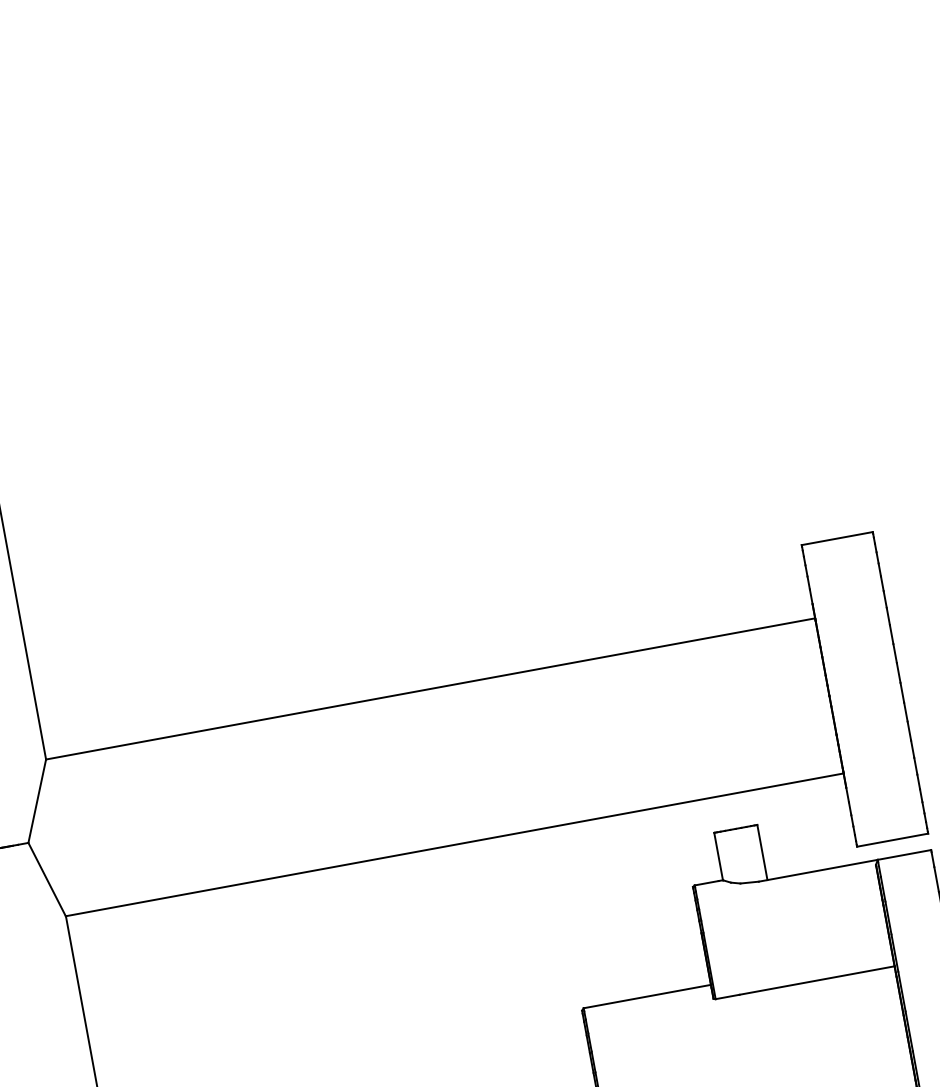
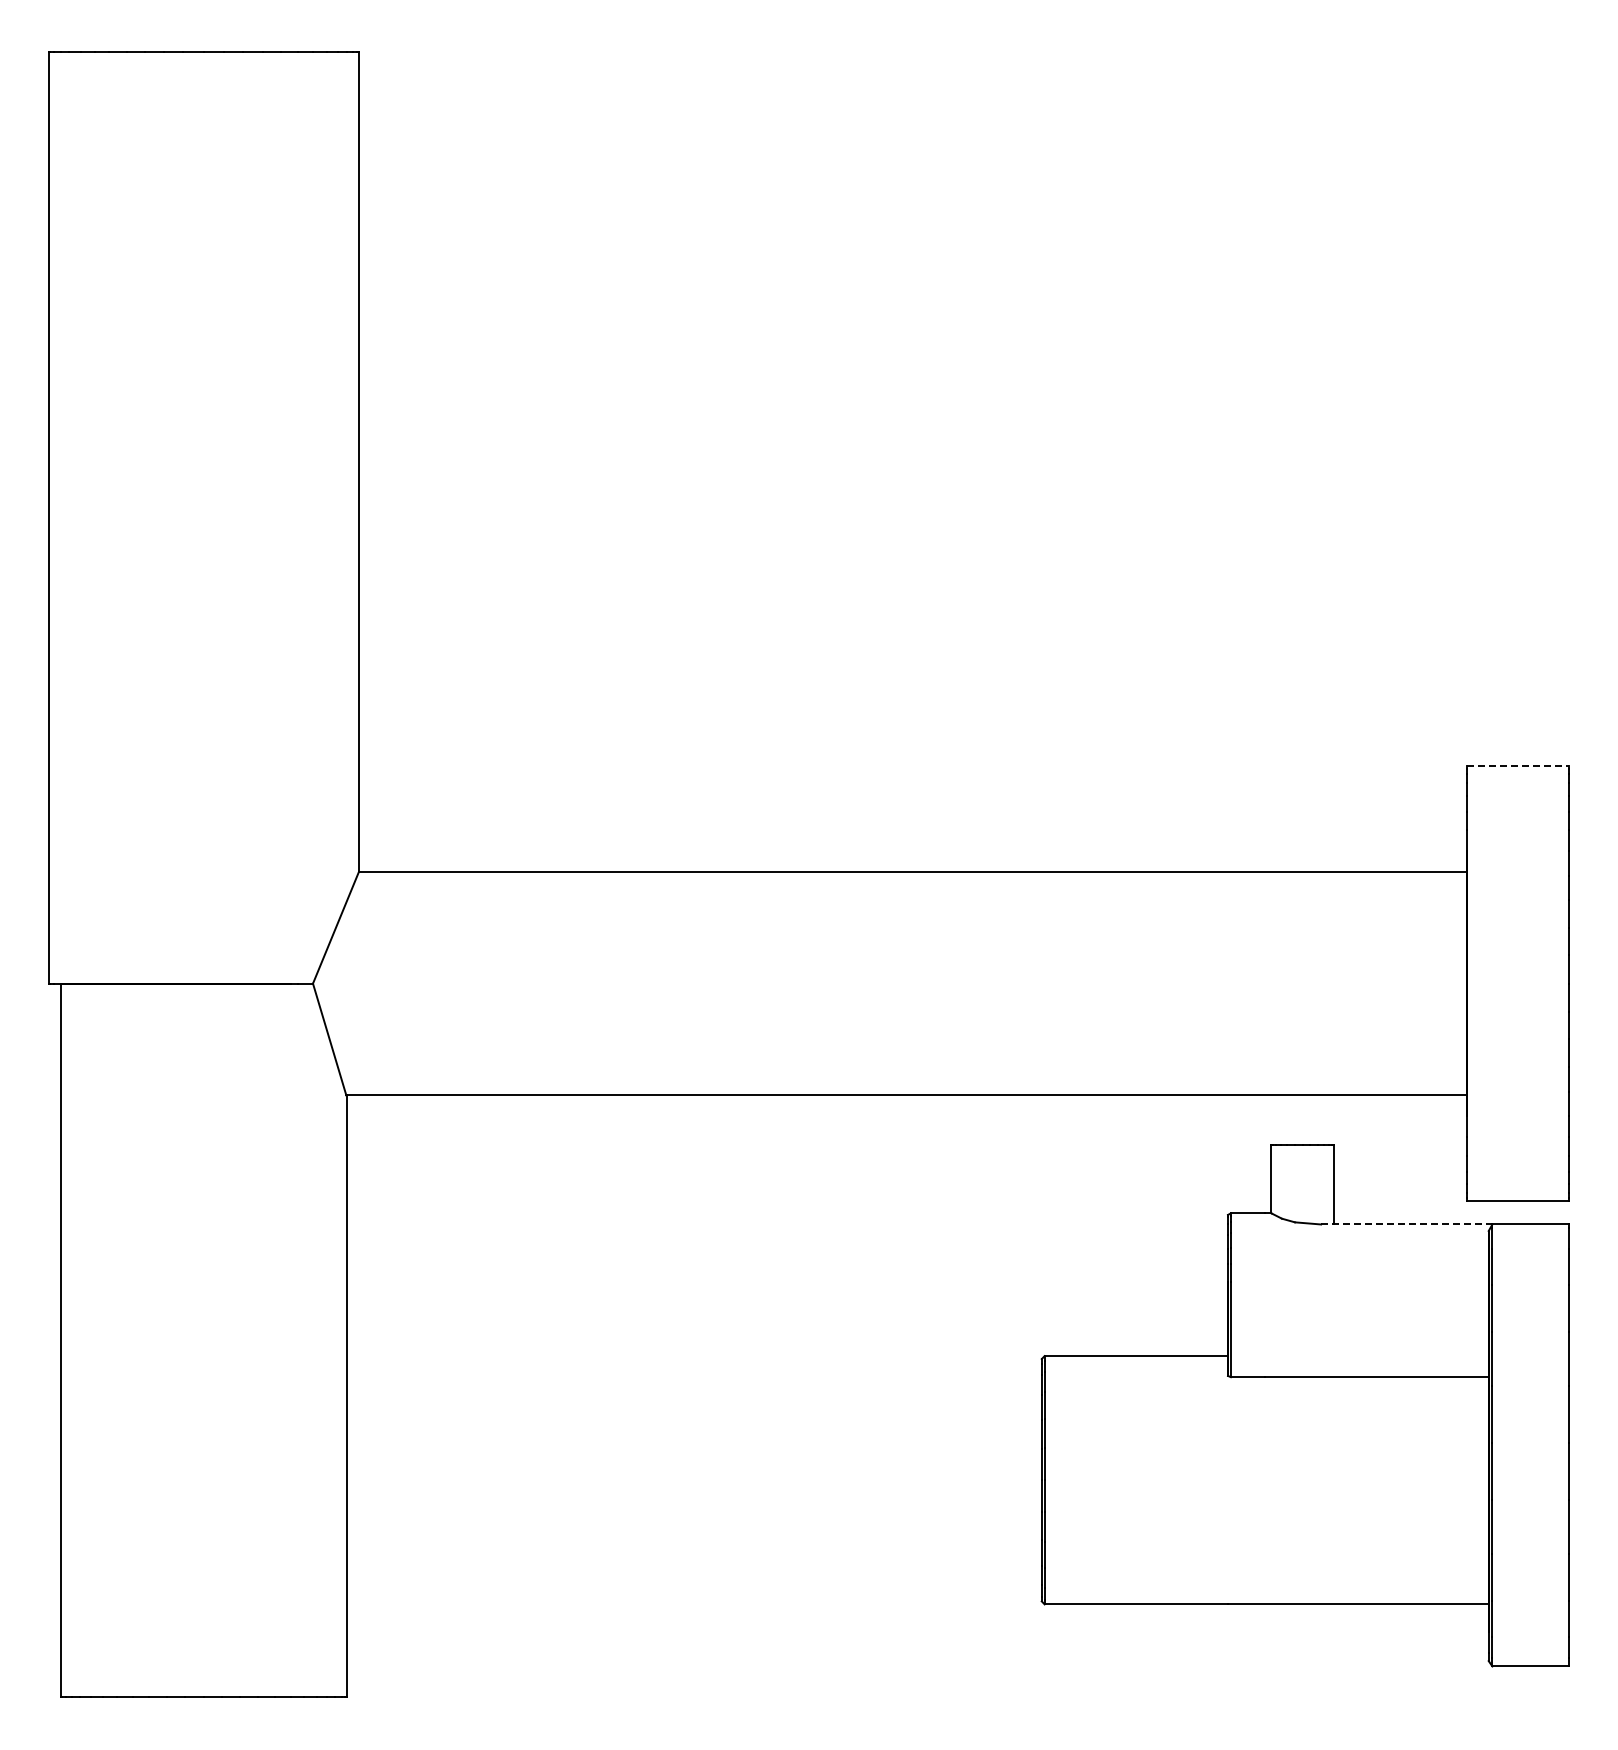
line: (837, 538) -> (1518, 766), solid -> dashed
line: (818, 870) -> (1406, 1224), solid -> dashed

